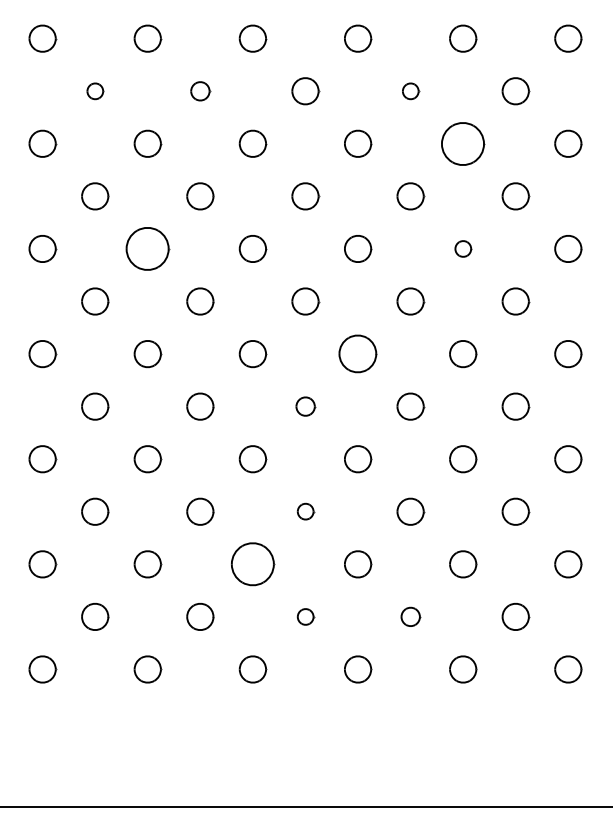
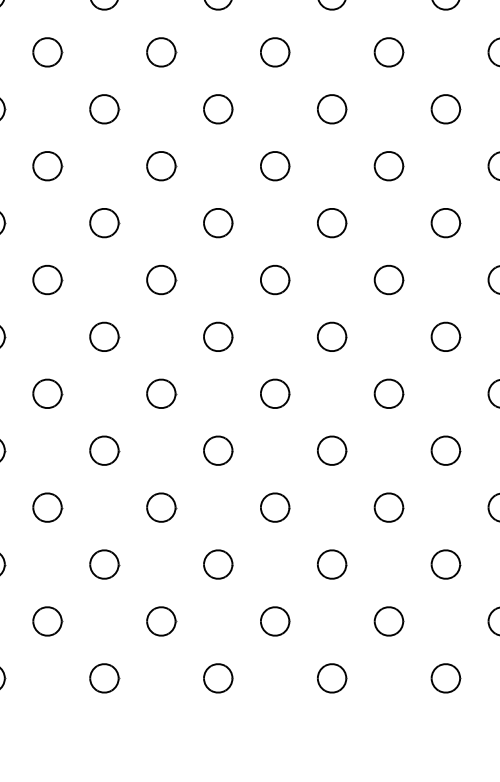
part: (95, 91) -> (47, 52), size x1.67
part: (200, 91) -> (161, 52), size x1.43
part: (410, 91) -> (388, 52), size x1.67
part: (463, 143) -> (446, 108), size x0.62
part: (147, 248) -> (104, 222), size x0.62
part: (463, 248) -> (446, 222), size x1.67
part: (358, 354) -> (332, 337), size x0.71
part: (305, 406) -> (275, 393), size x1.43
part: (305, 511) -> (275, 507), size x1.67
part: (252, 564) -> (217, 564), size x0.62
part: (305, 616) -> (275, 621), size x1.67
part: (410, 616) -> (388, 621), size x1.43

